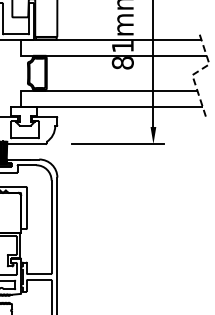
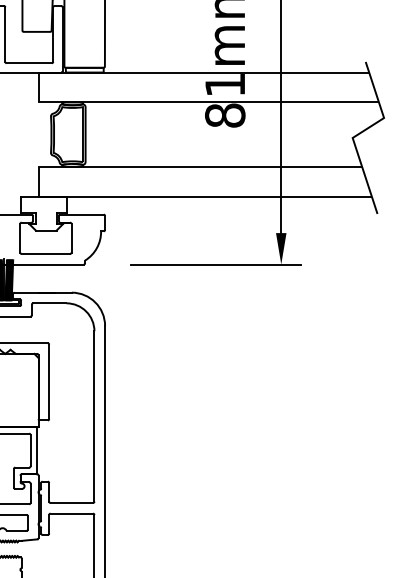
line: (196, 72) -> (360, 133), dashed -> solid

